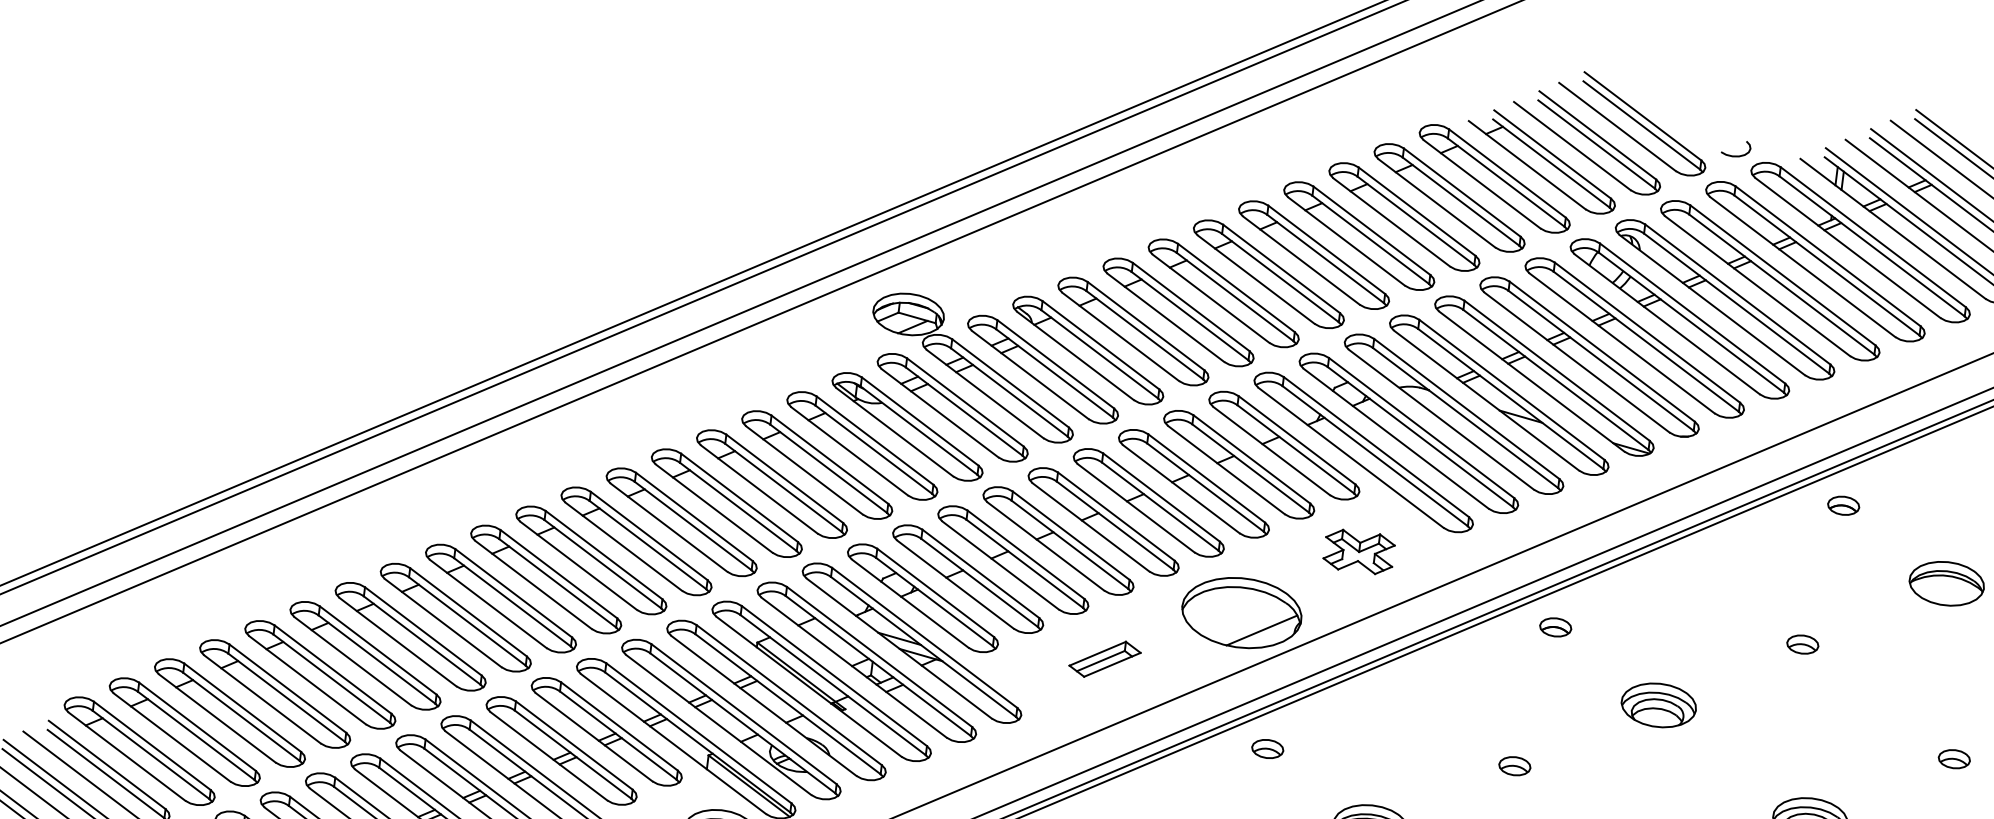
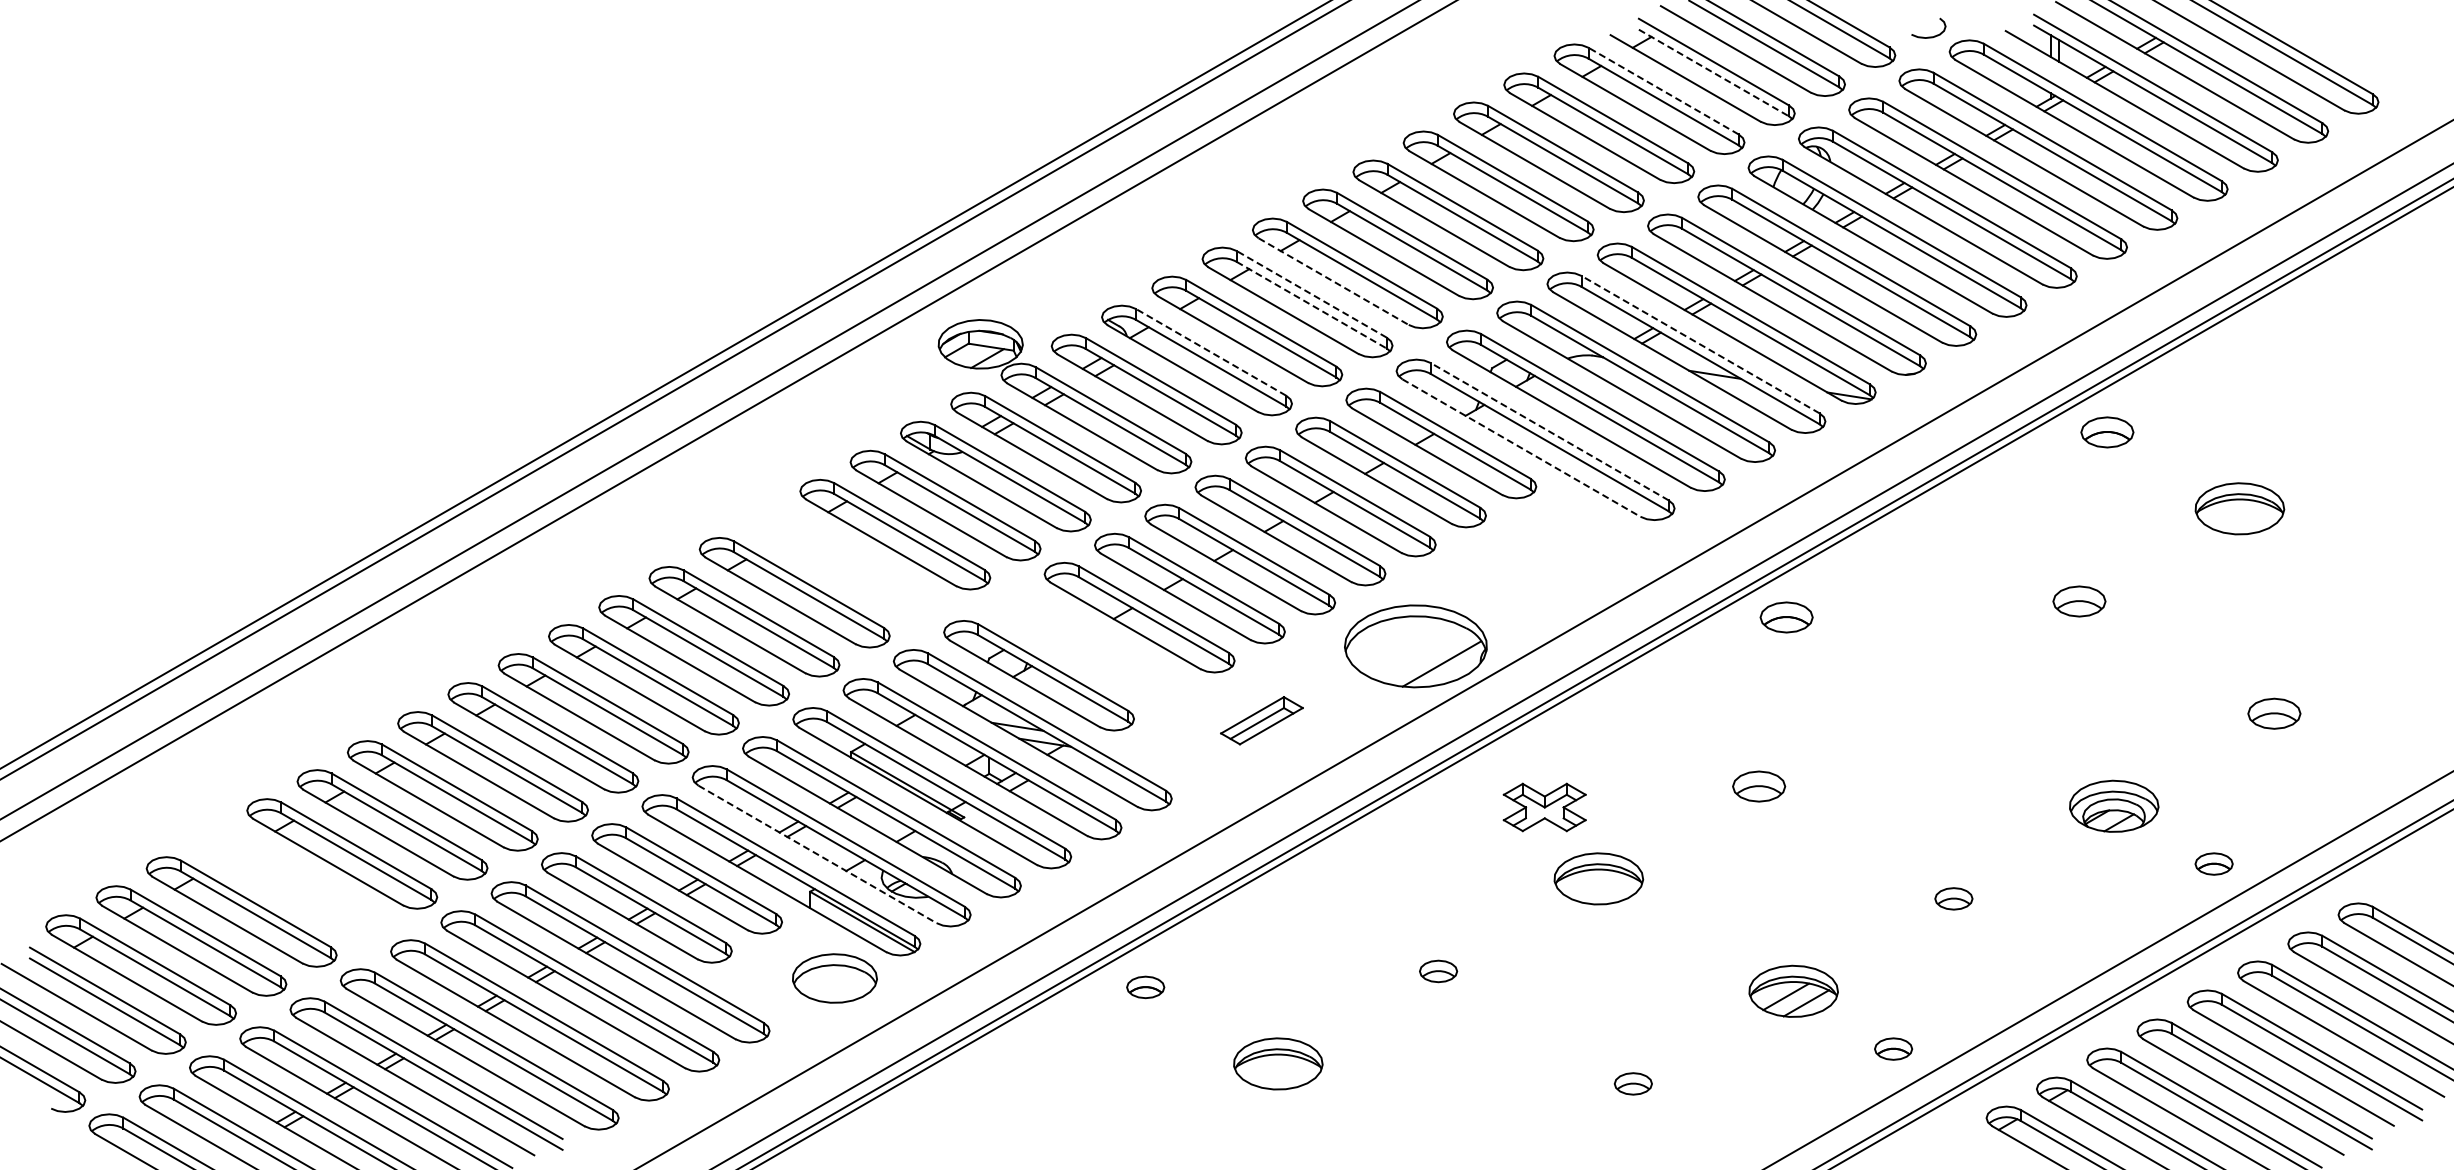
line: (1551, 163) -> (1713, 72), solid -> dashed
line: (1507, 173) -> (1663, 91), solid -> dashed
line: (1210, 298) -> (1333, 281), solid -> dashed
line: (1191, 307) -> (1311, 294), solid -> dashed
line: (1189, 316) -> (1311, 305), solid -> dashed
line: (1101, 345) -> (1211, 352), solid -> dashed
line: (1511, 389) -> (1700, 344), solid -> dashed
line: (1376, 446) -> (1549, 431), solid -> dashed
line: (1351, 458) -> (1521, 448), solid -> dashed
part: (771, 483) -> (844, 563), removed
part: (1843, 505) -> (2106, 431), size x1.4
part: (1358, 551) -> (1544, 807), moved
part: (968, 579) -> (1089, 646), removed
part: (1555, 626) -> (1786, 616), size x1.4
part: (1802, 643) -> (2079, 600), size x1.4
part: (274, 693) -> (291, 882), removed
part: (1659, 705) -> (1919, 693), removed
line: (718, 725) -> (817, 854), solid -> dashed
part: (1267, 748) -> (1465, 801), removed
part: (1954, 758) -> (2274, 713), size x1.4
part: (1514, 765) -> (1758, 785), size x1.4

